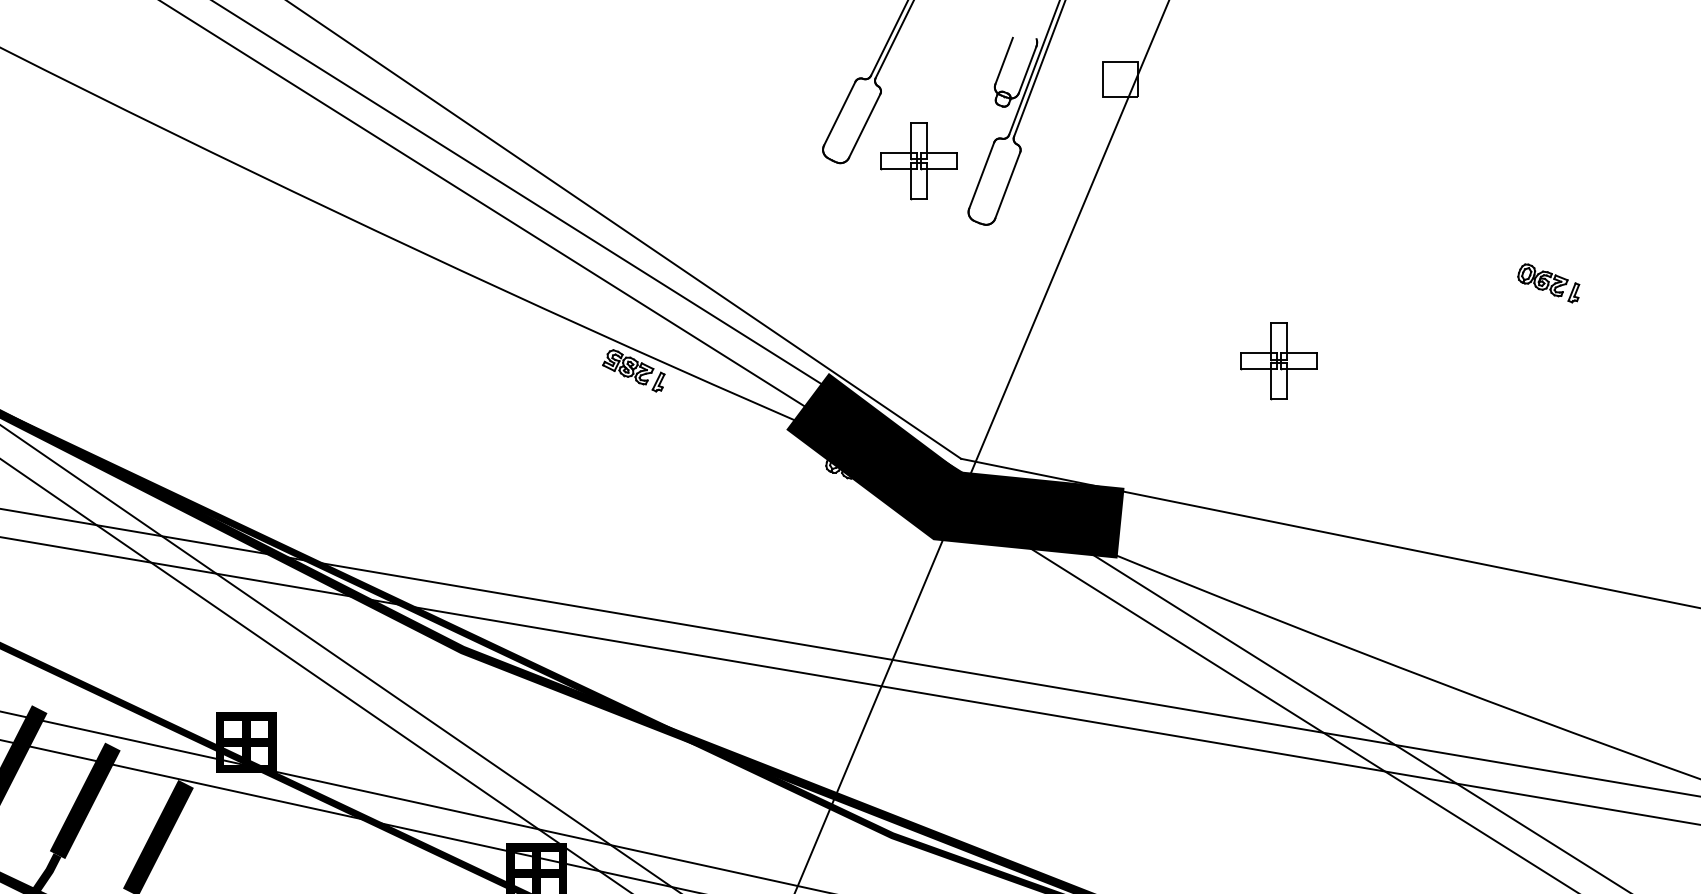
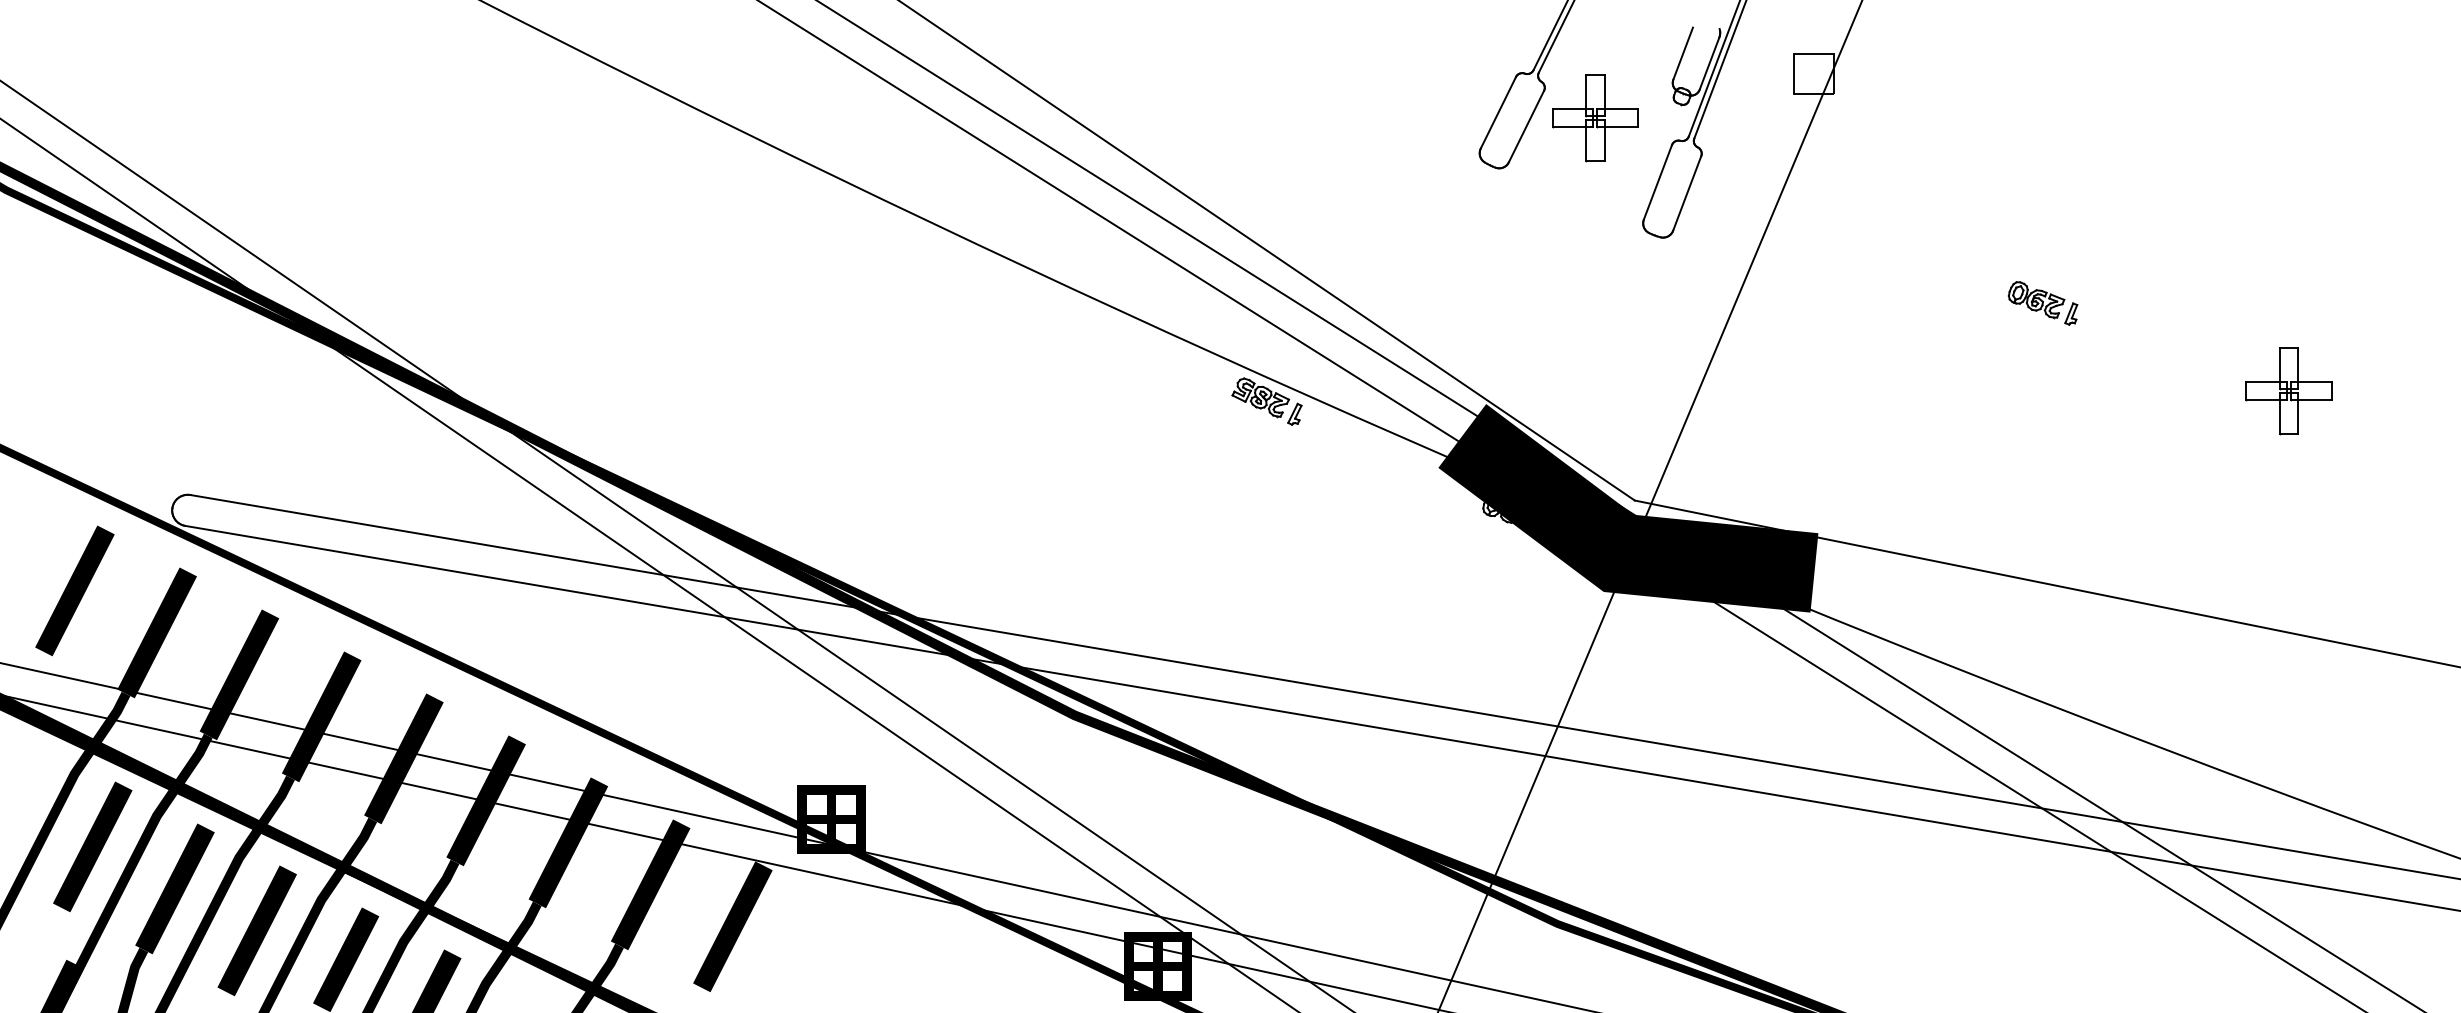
part: (919, 161) -> (1595, 118), moved
part: (1548, 283) -> (2042, 303), moved
part: (1278, 361) -> (2288, 391), moved

